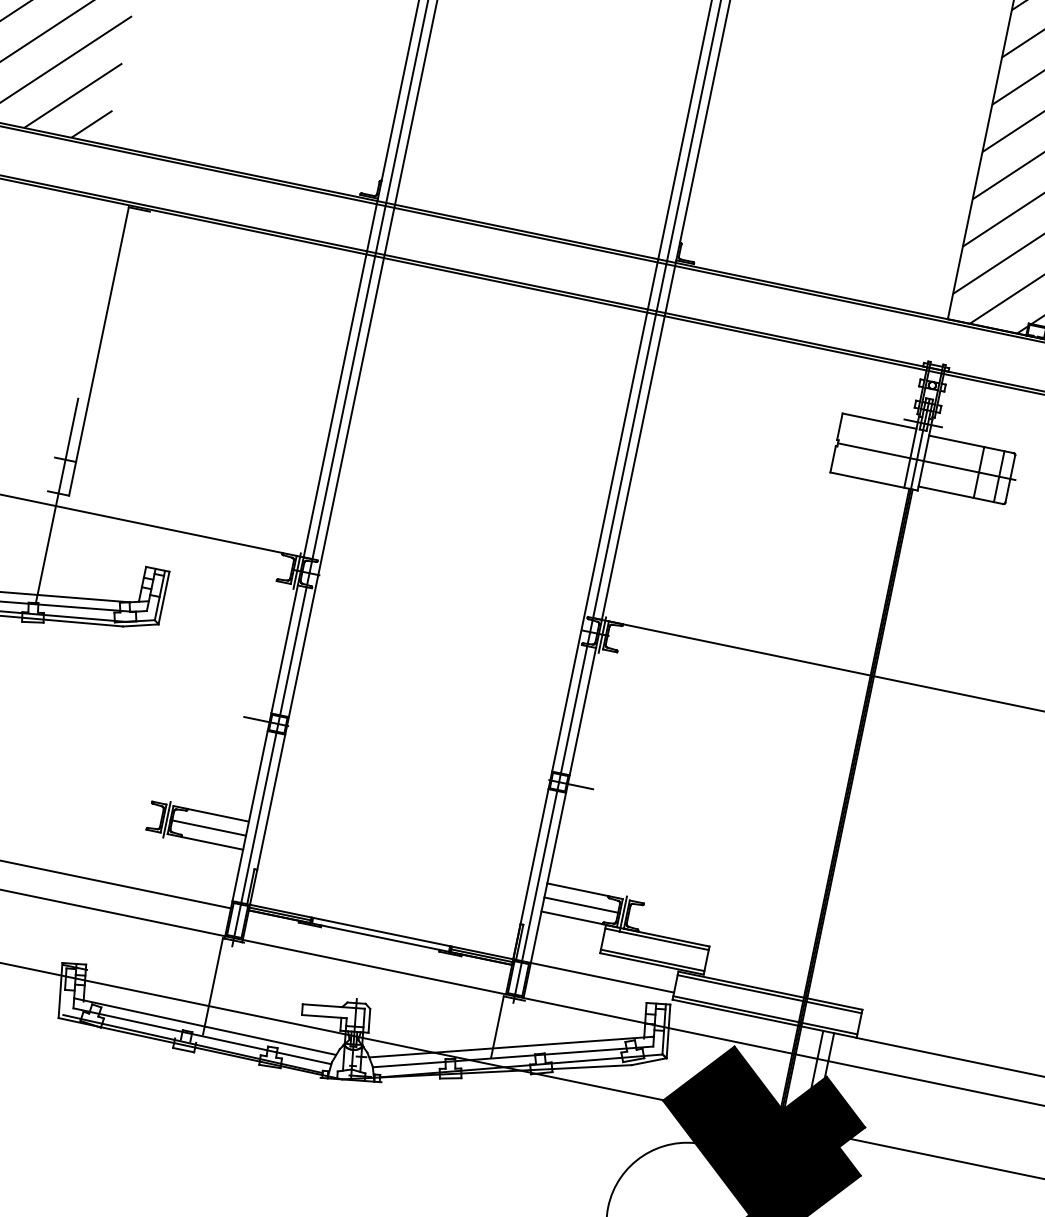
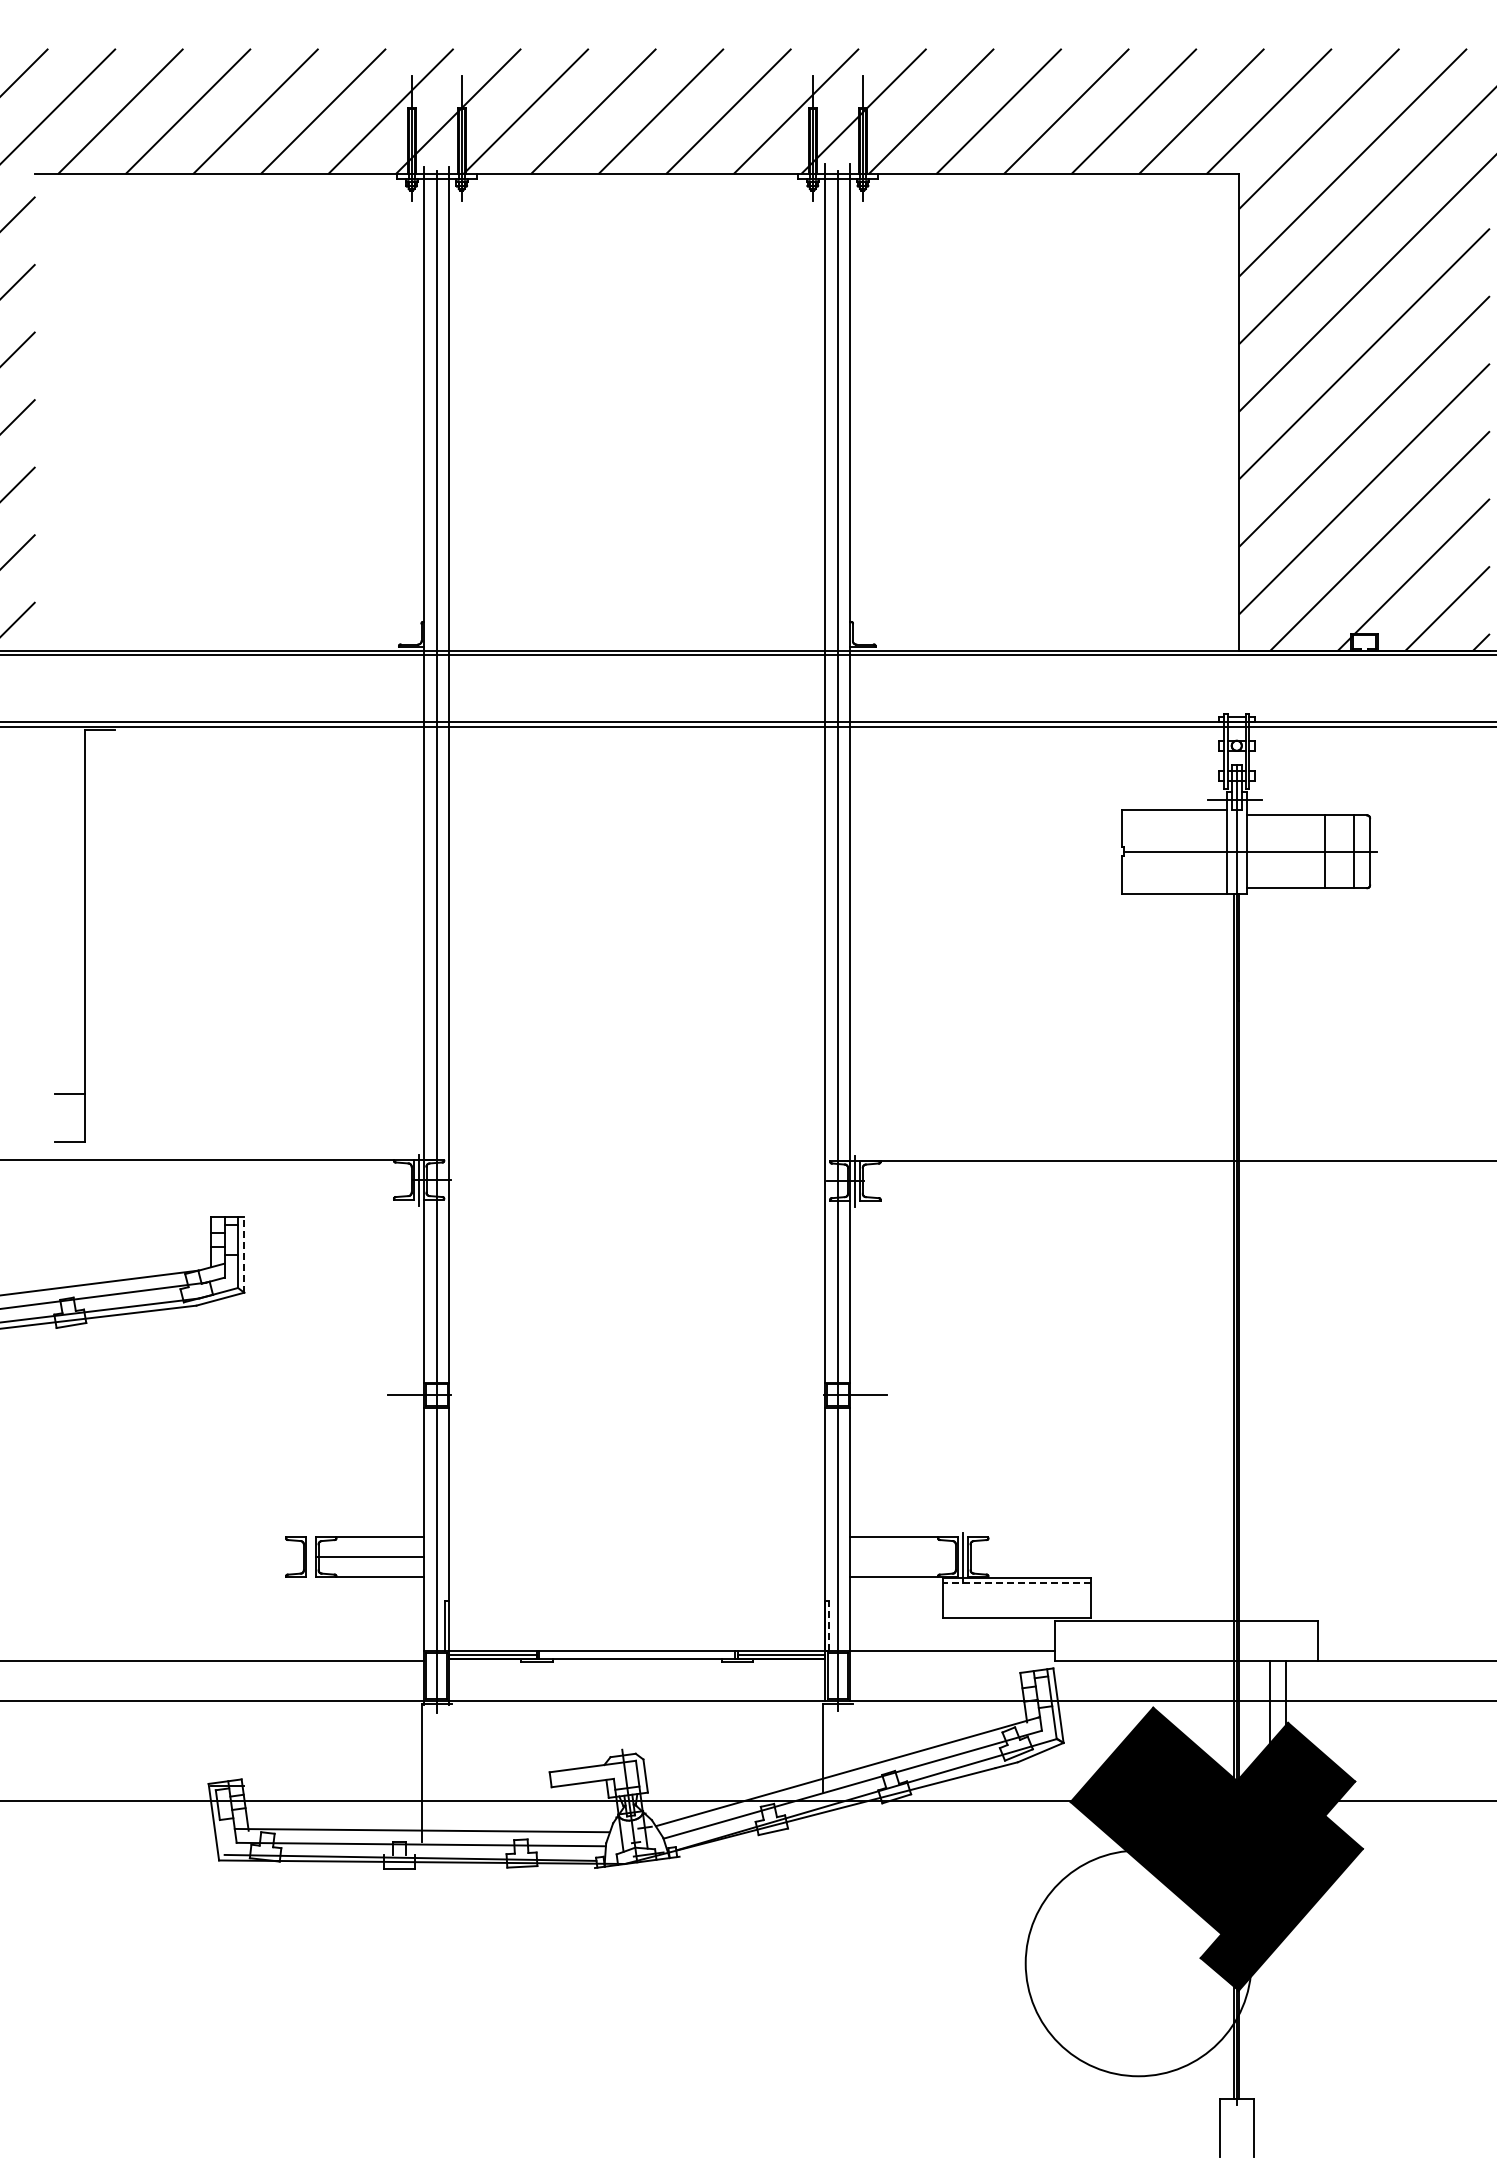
line: (57, 500) -> (70, 1151), removed
line: (164, 598) -> (244, 1255), solid -> dashed
line: (167, 819) -> (311, 1557), removed
line: (582, 905) -> (904, 1557), removed
line: (656, 939) -> (1016, 1582), solid -> dashed
line: (519, 942) -> (829, 1625), solid -> dashed
line: (652, 960) -> (1016, 1612), removed
line: (769, 993) -> (1186, 1625), removed
line: (765, 1015) -> (1186, 1656), removed

